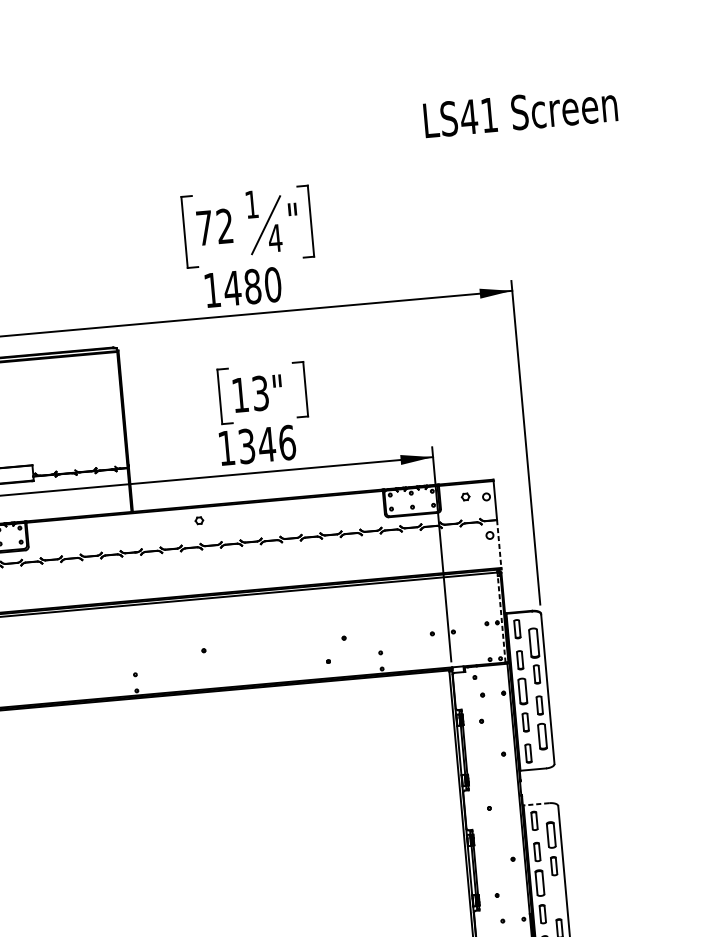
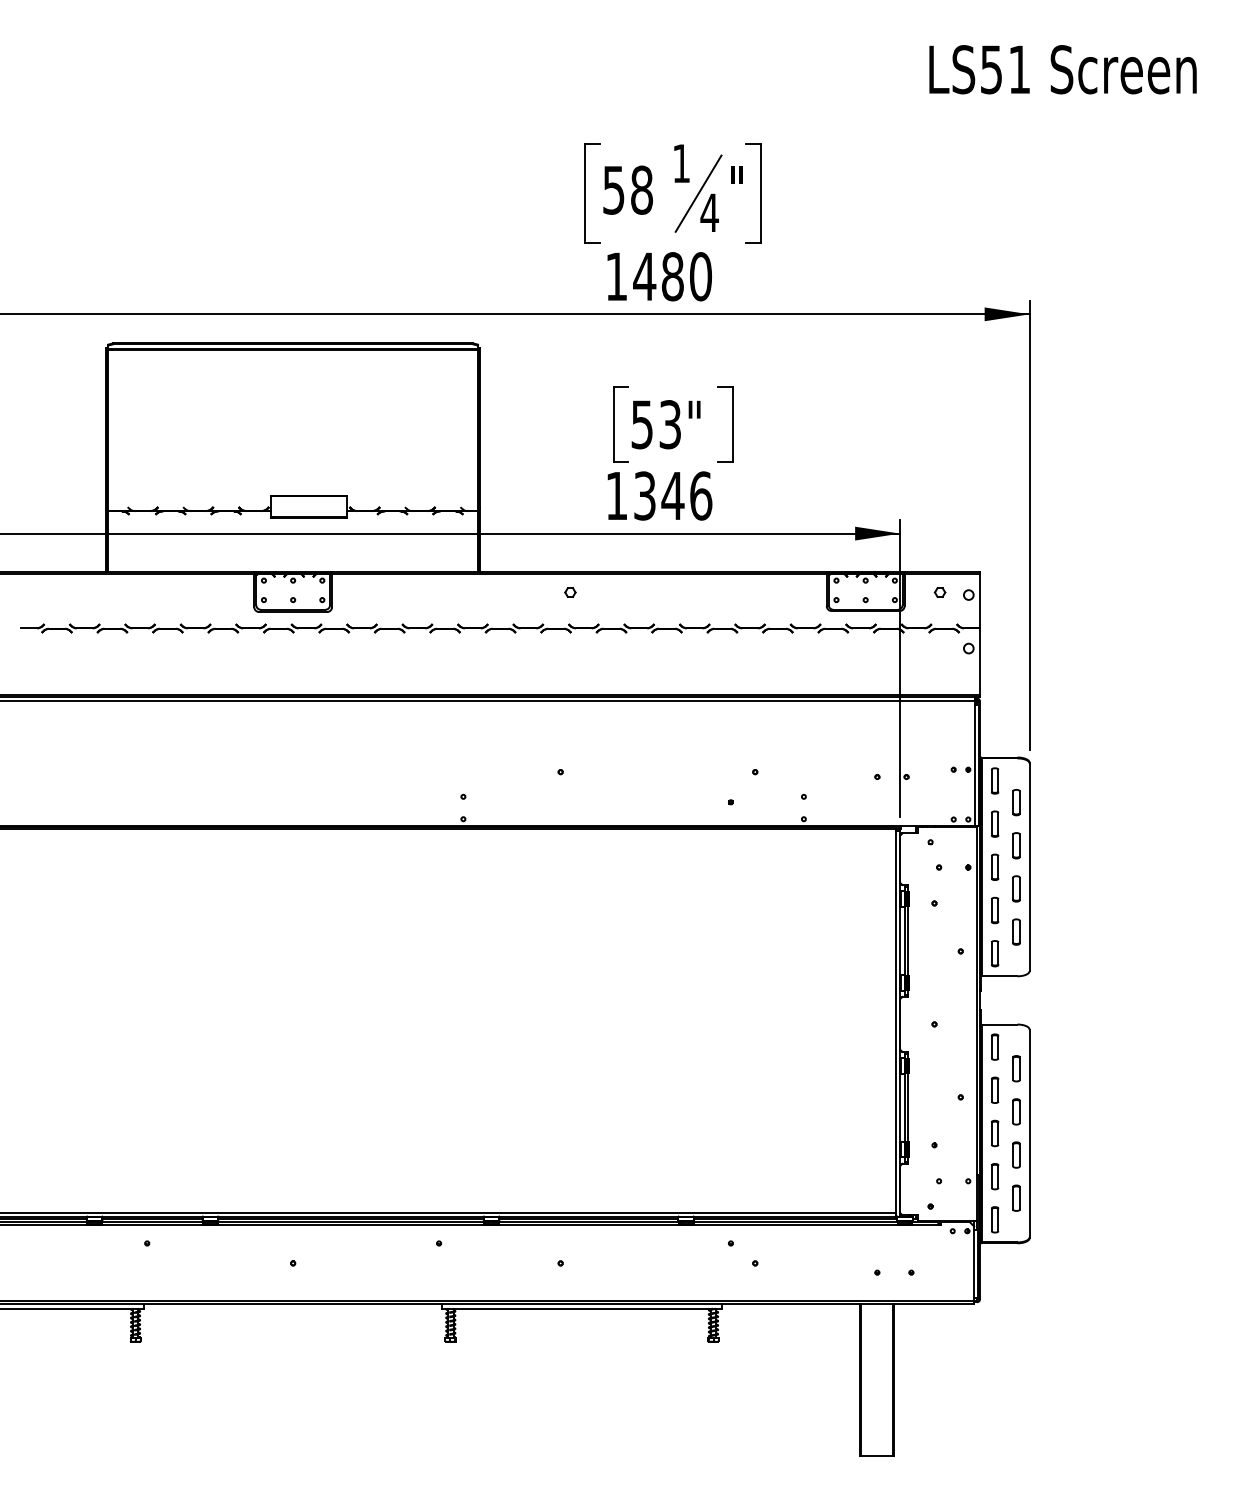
text: (469, 116) -> (991, 69), LS41 -> LS51
text: (215, 226) -> (628, 189), 72 -> 58
text: (239, 395) -> (641, 424), 13" -> 53"
line: (499, 544) -> (980, 662), dashed -> solid
line: (501, 618) -> (974, 764), dashed -> solid
part: (534, 643) -> (1016, 802), size x0.62
part: (523, 690) -> (995, 866), size x0.71
part: (542, 736) -> (1016, 931), size x0.71
line: (536, 804) -> (999, 1024), dashed -> solid
part: (551, 834) -> (1016, 1068), size x0.71
part: (540, 883) -> (995, 1133), size x0.71
part: (556, 896) -> (1016, 1154), added

